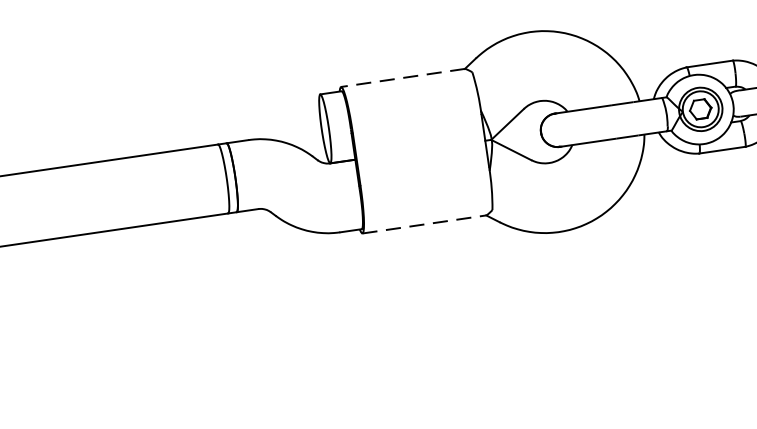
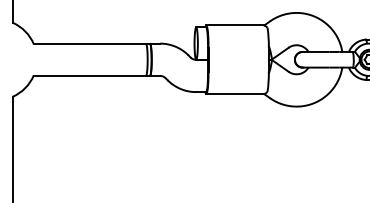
line: (401, 78) -> (234, 25), dashed -> solid
line: (424, 225) -> (235, 94), dashed -> solid

